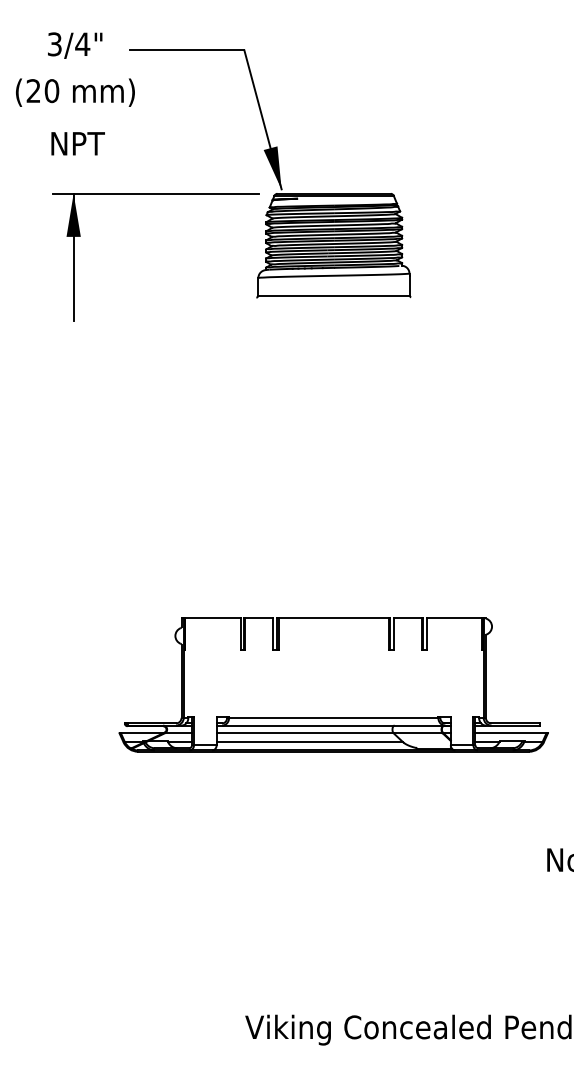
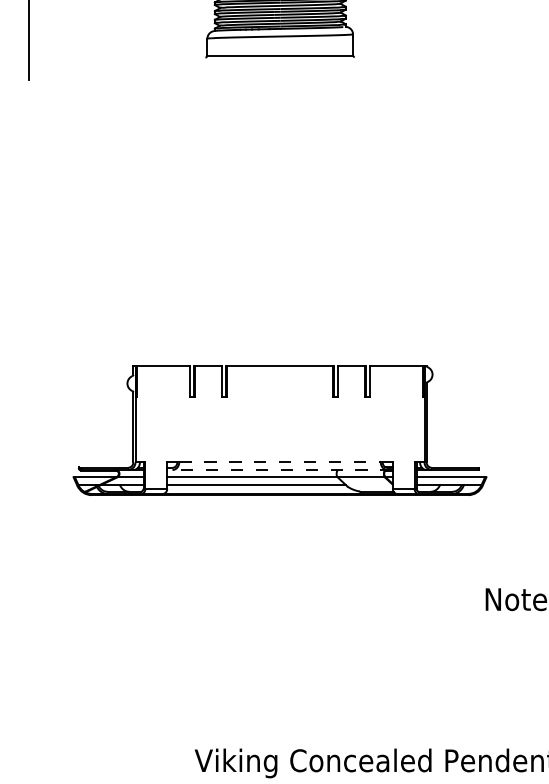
line: (333, 717) -> (279, 462), solid -> dashed
line: (333, 725) -> (279, 469), solid -> dashed

